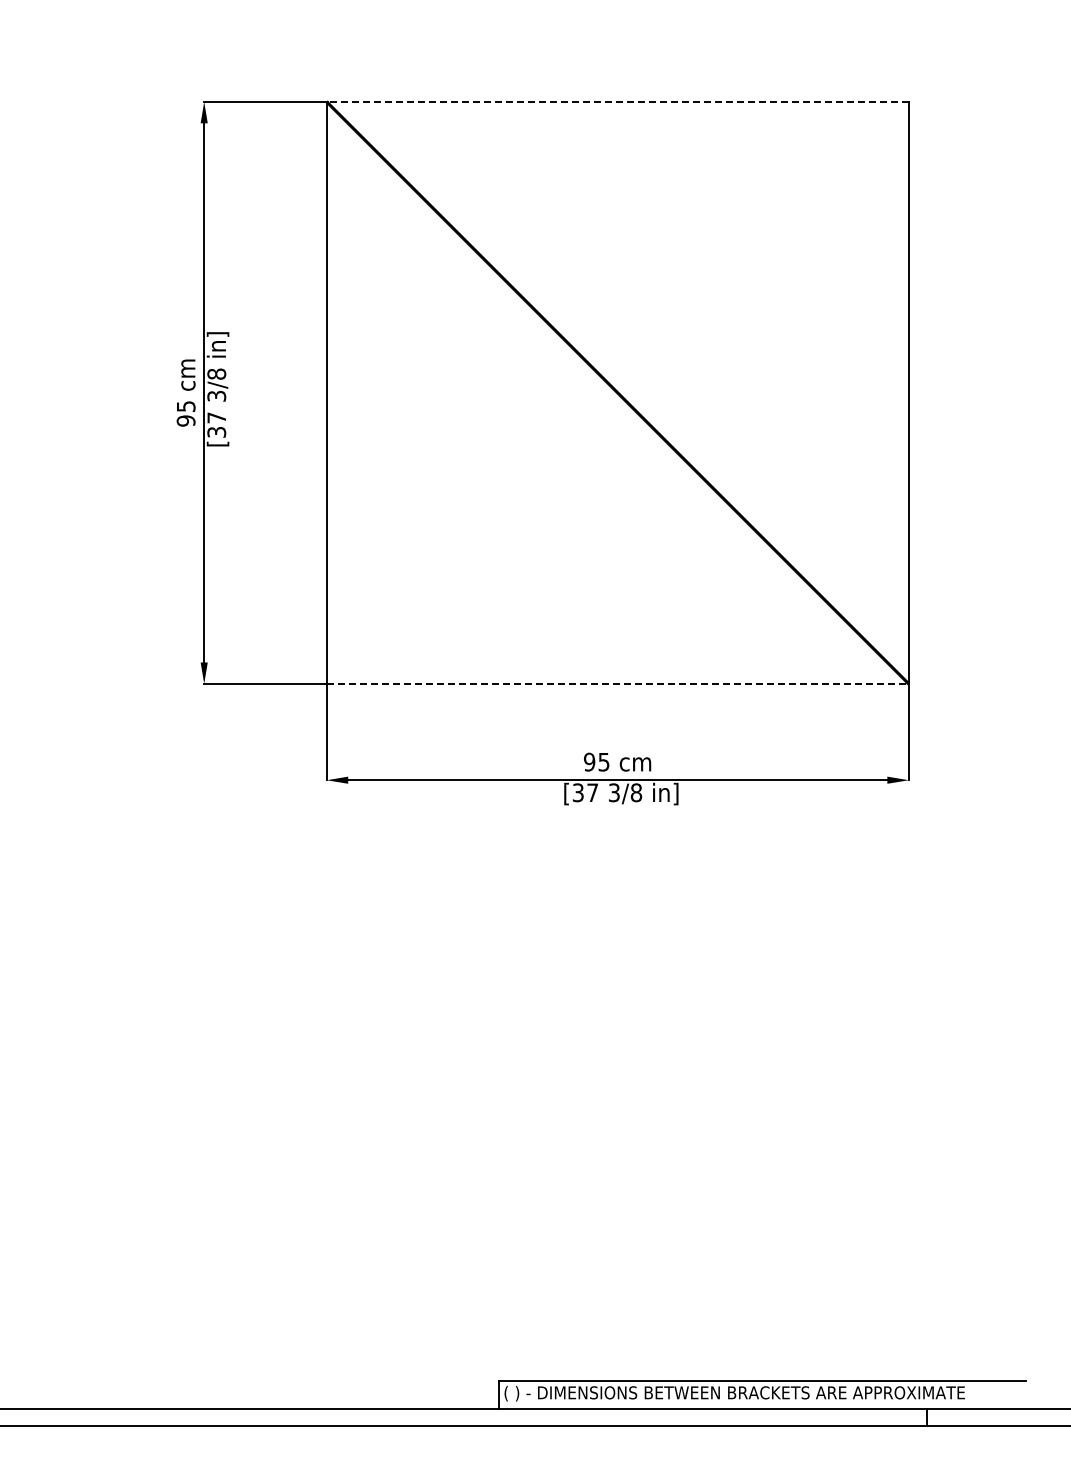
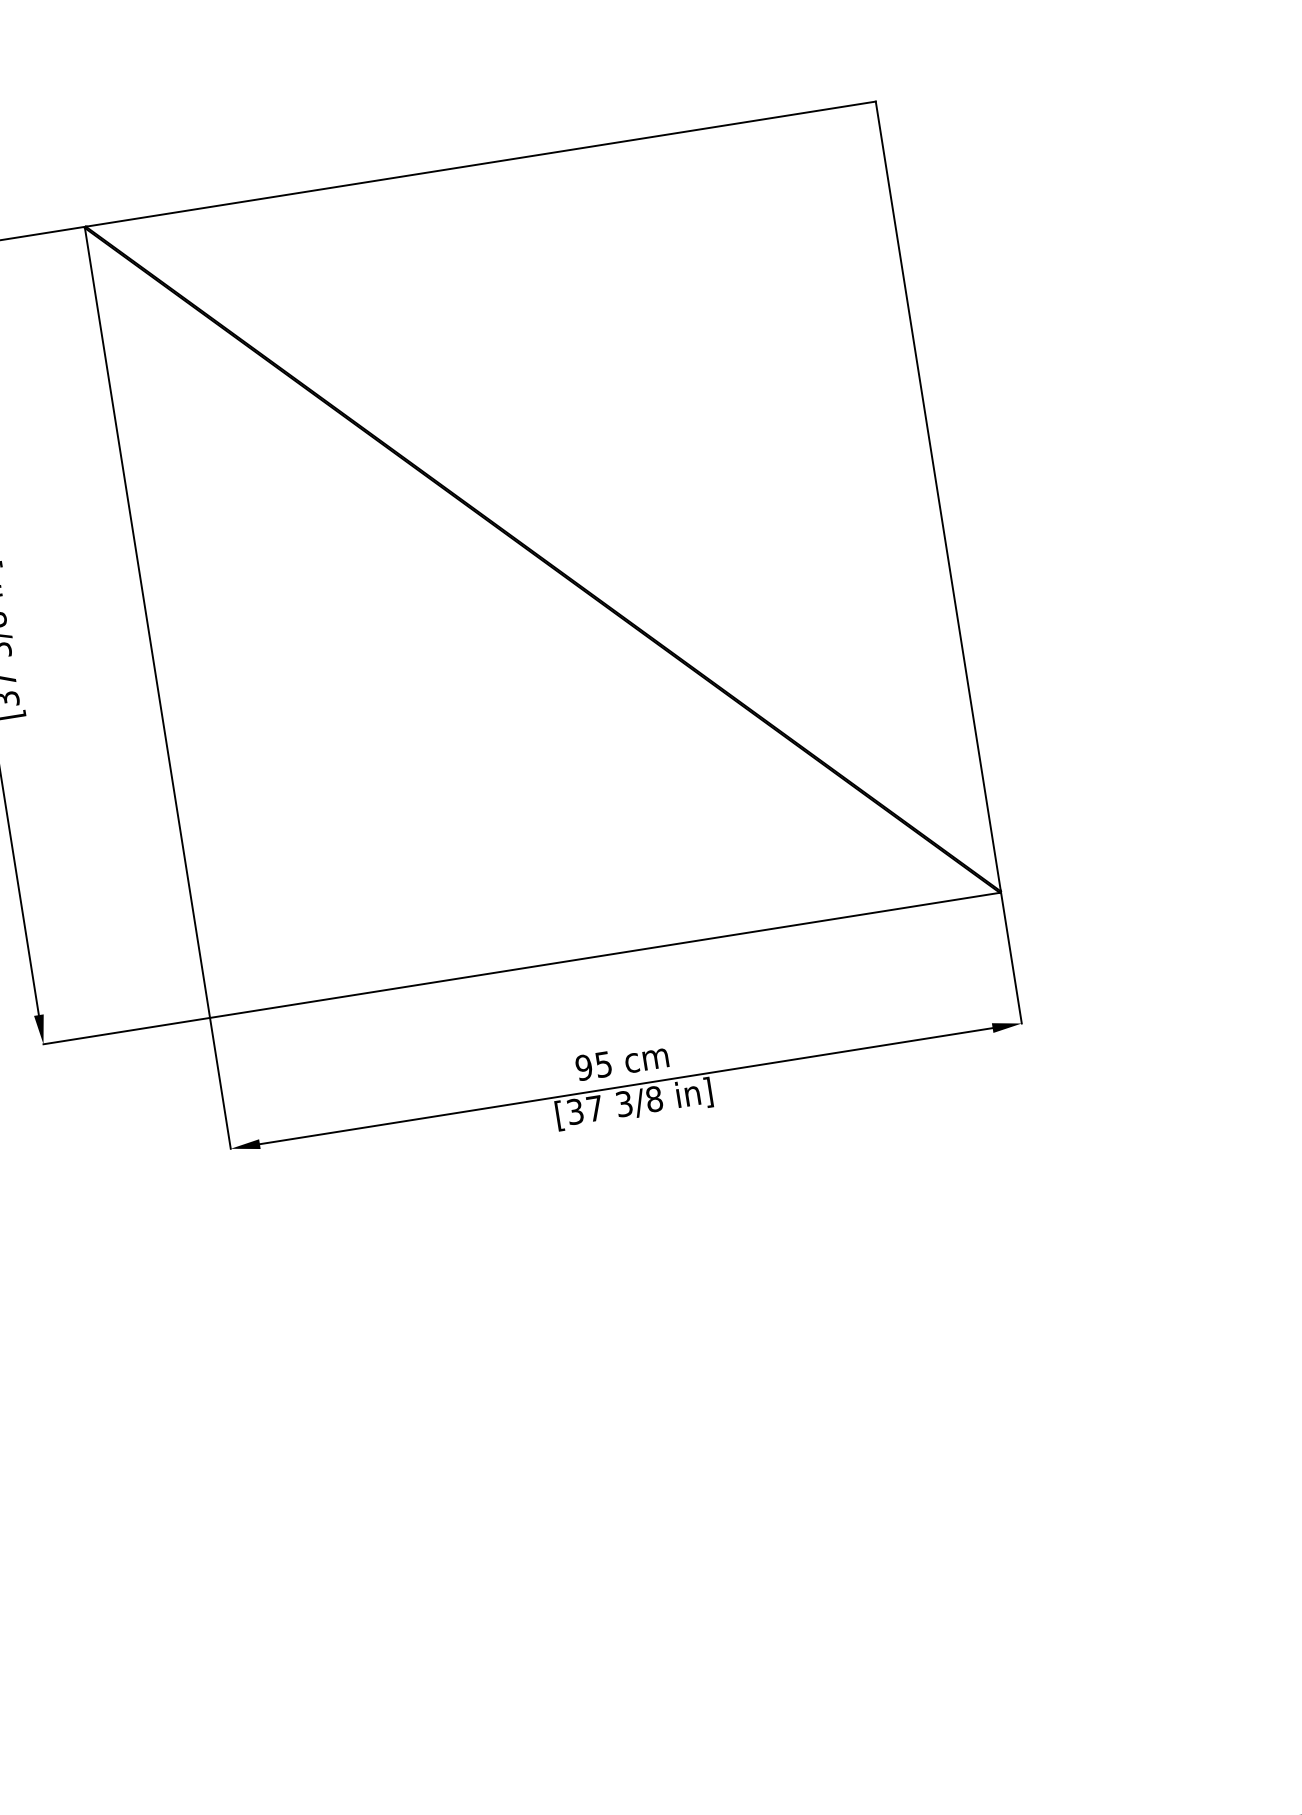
line: (618, 101) -> (481, 163), dashed -> solid
line: (617, 683) -> (605, 954), dashed -> solid

